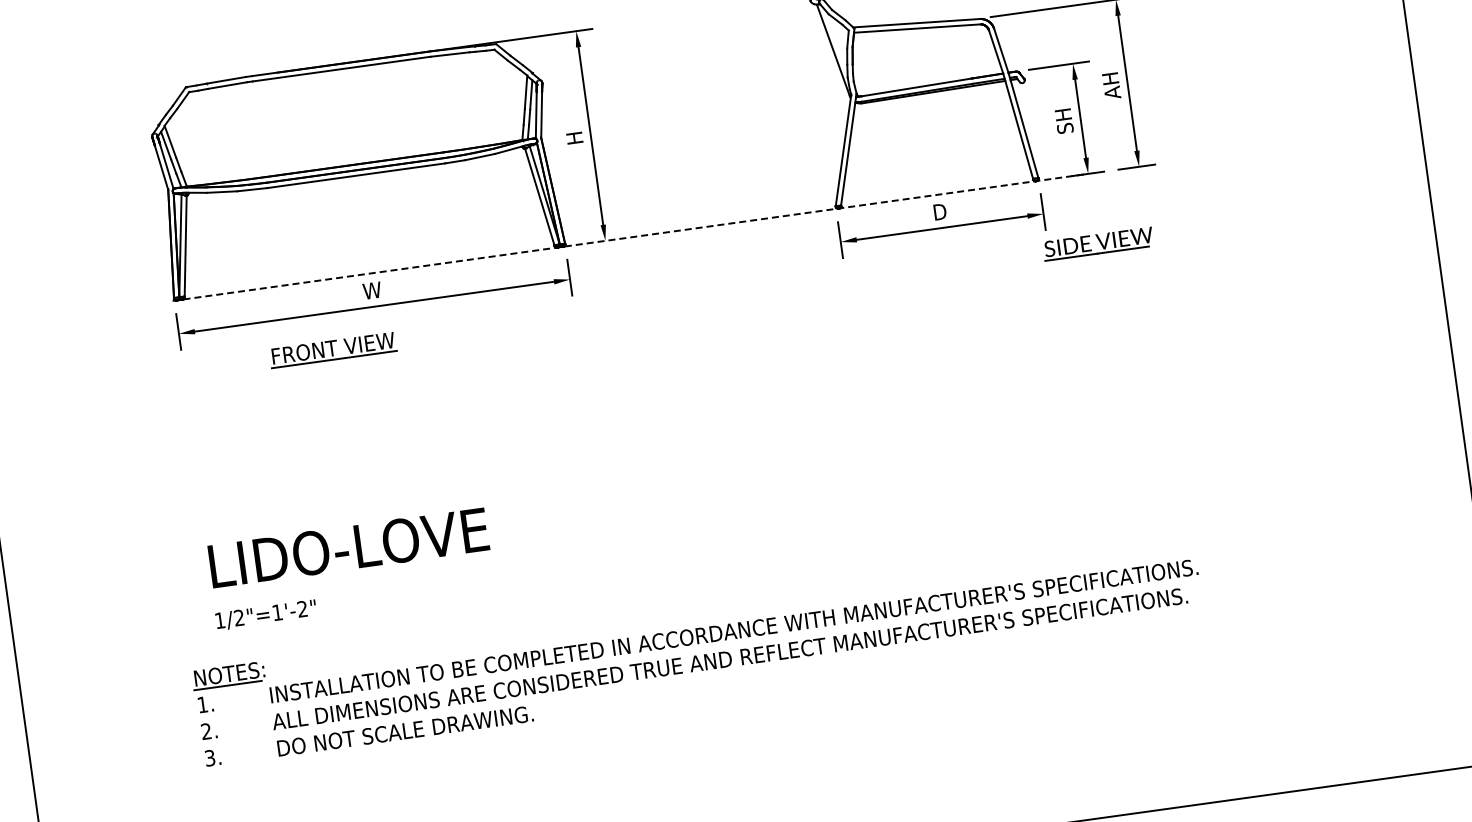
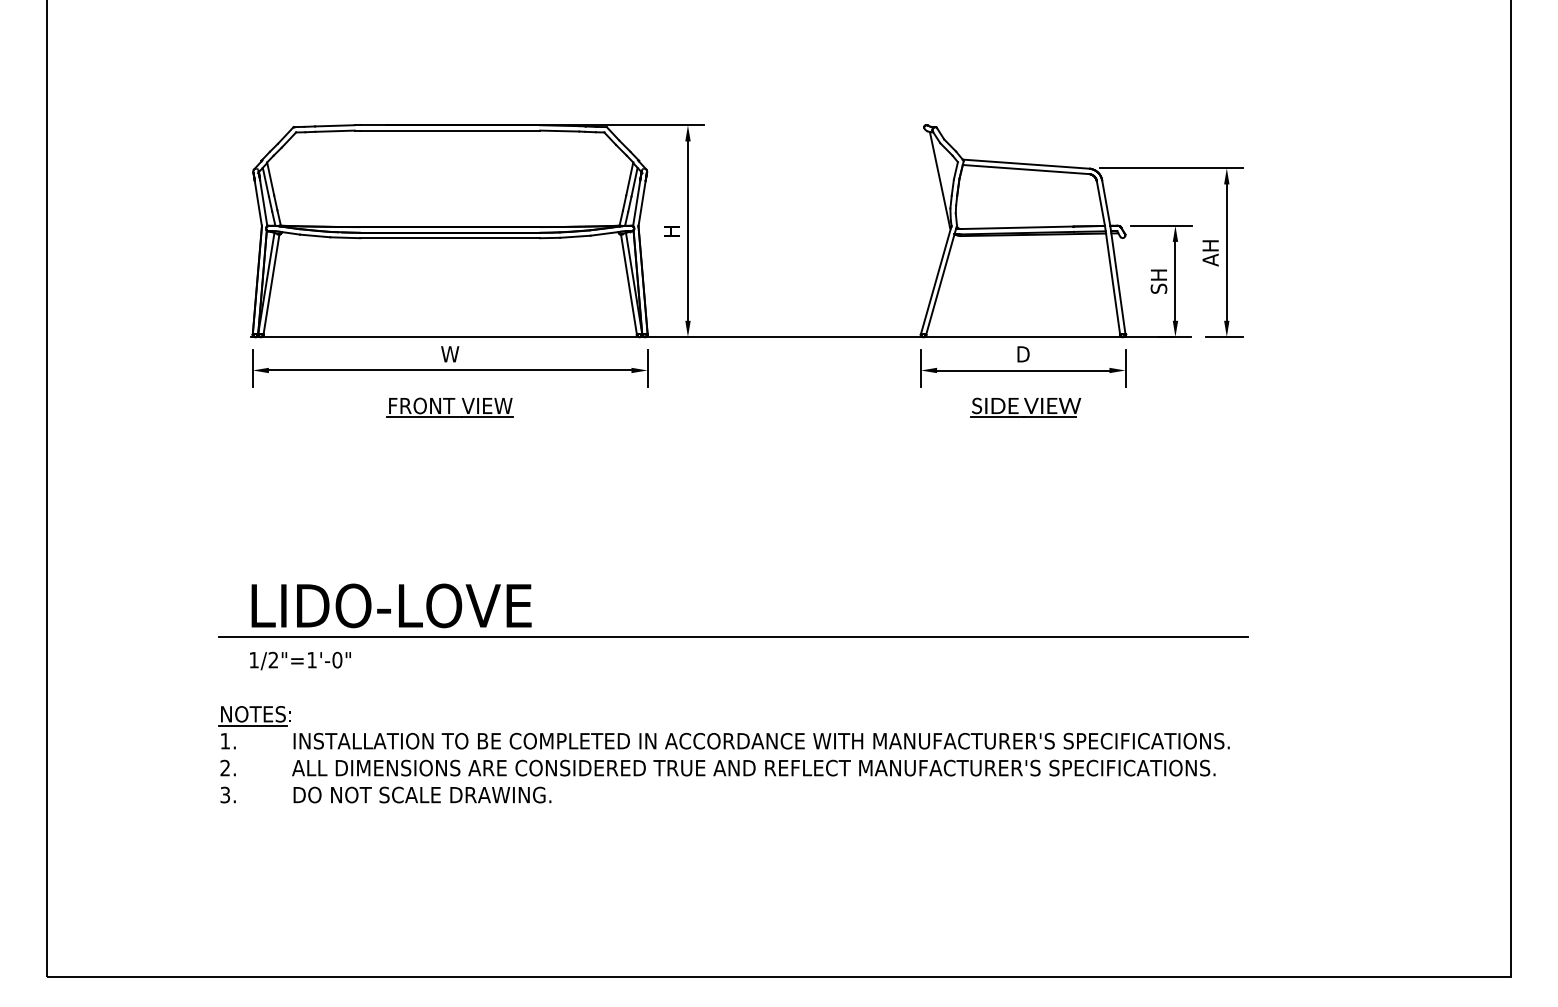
line: (629, 238) -> (712, 337), dashed -> solid
part: (1098, 243) -> (1025, 407), moved
part: (332, 349) -> (449, 407), moved
line: (691, 532) -> (733, 637), added
text: (302, 609) -> (337, 660), 1/2"=1'-2" -> 1/2"=1'-0"

